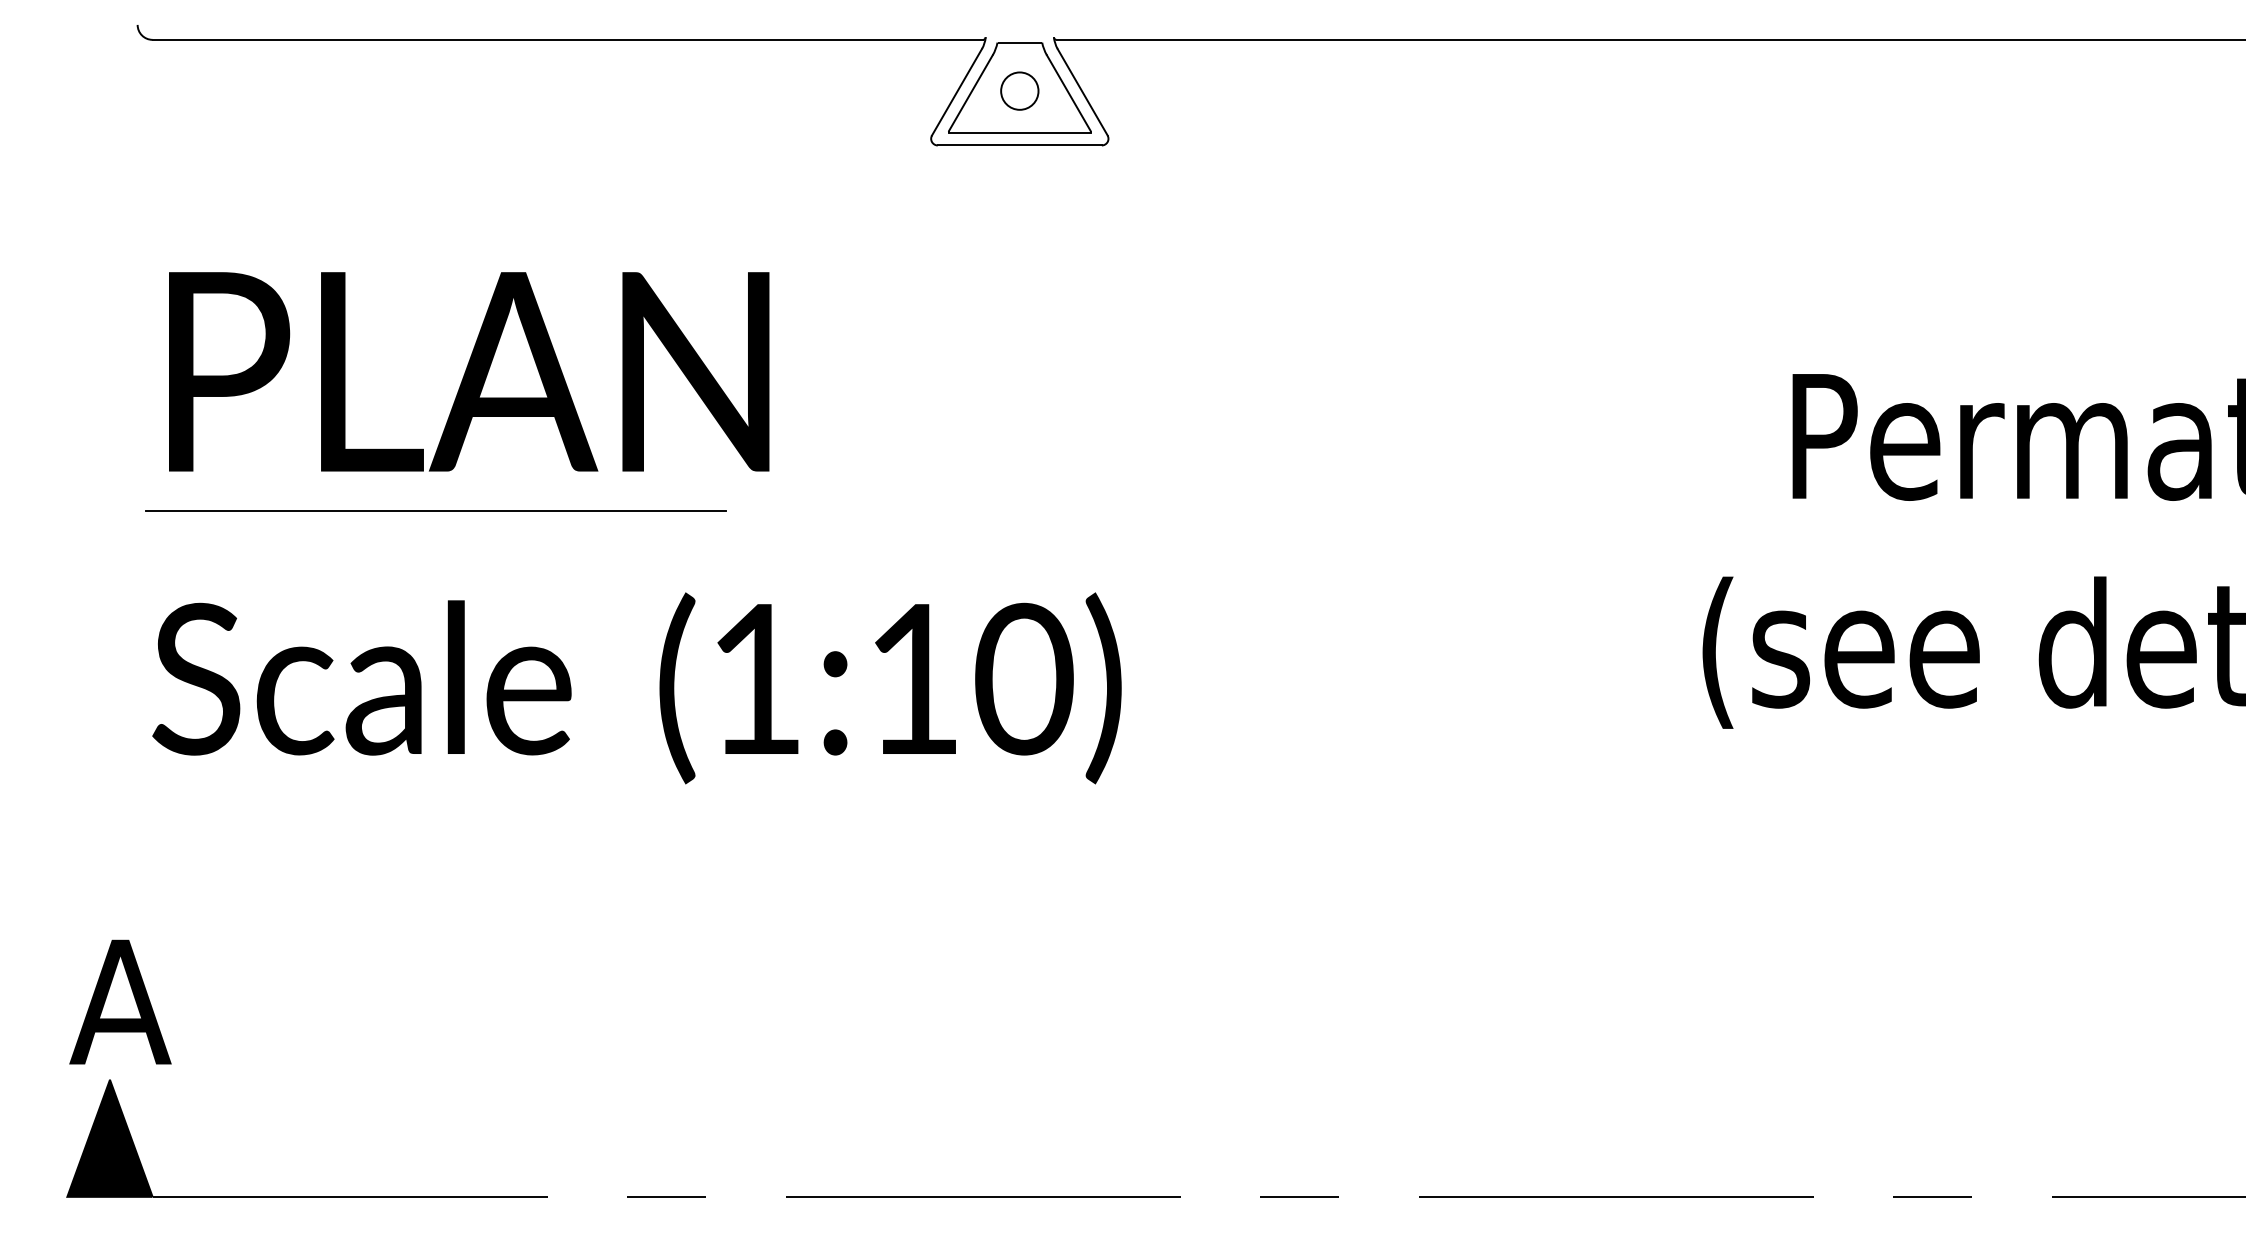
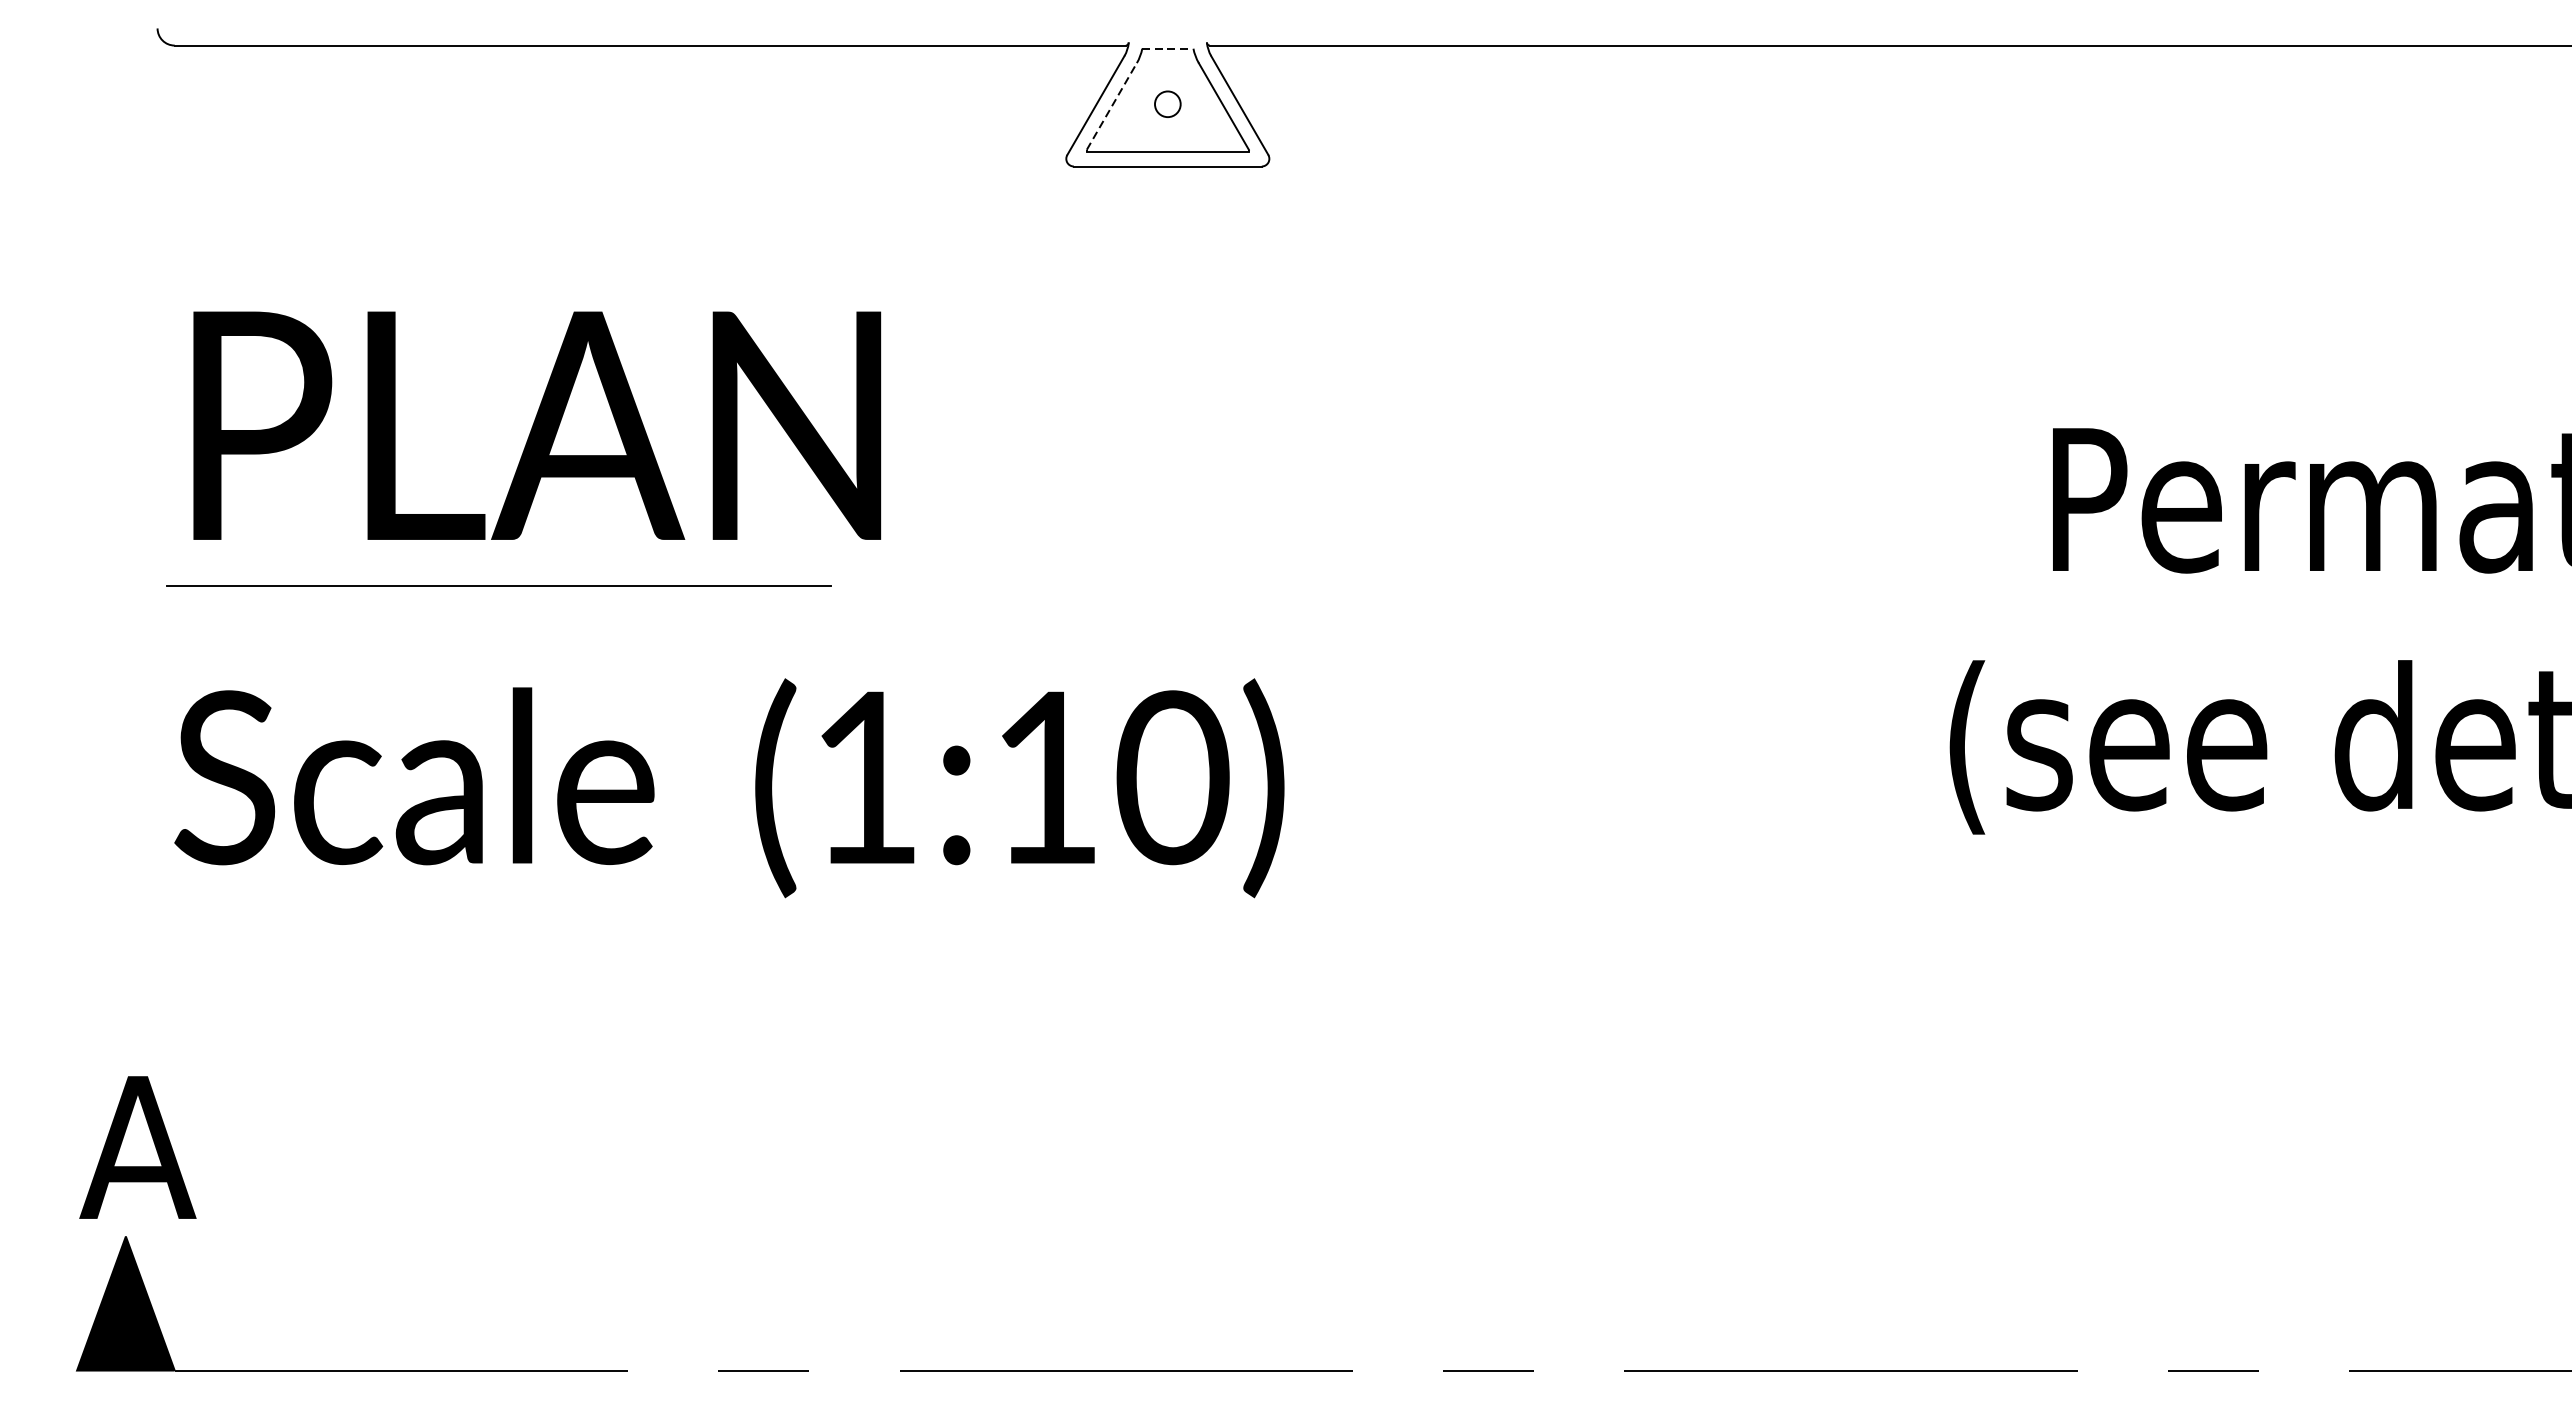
line: (1020, 42) -> (1168, 48), solid -> dashed
circle: (1019, 90) -> (1167, 103), size x0.6
line: (970, 93) -> (1111, 106), solid -> dashed

